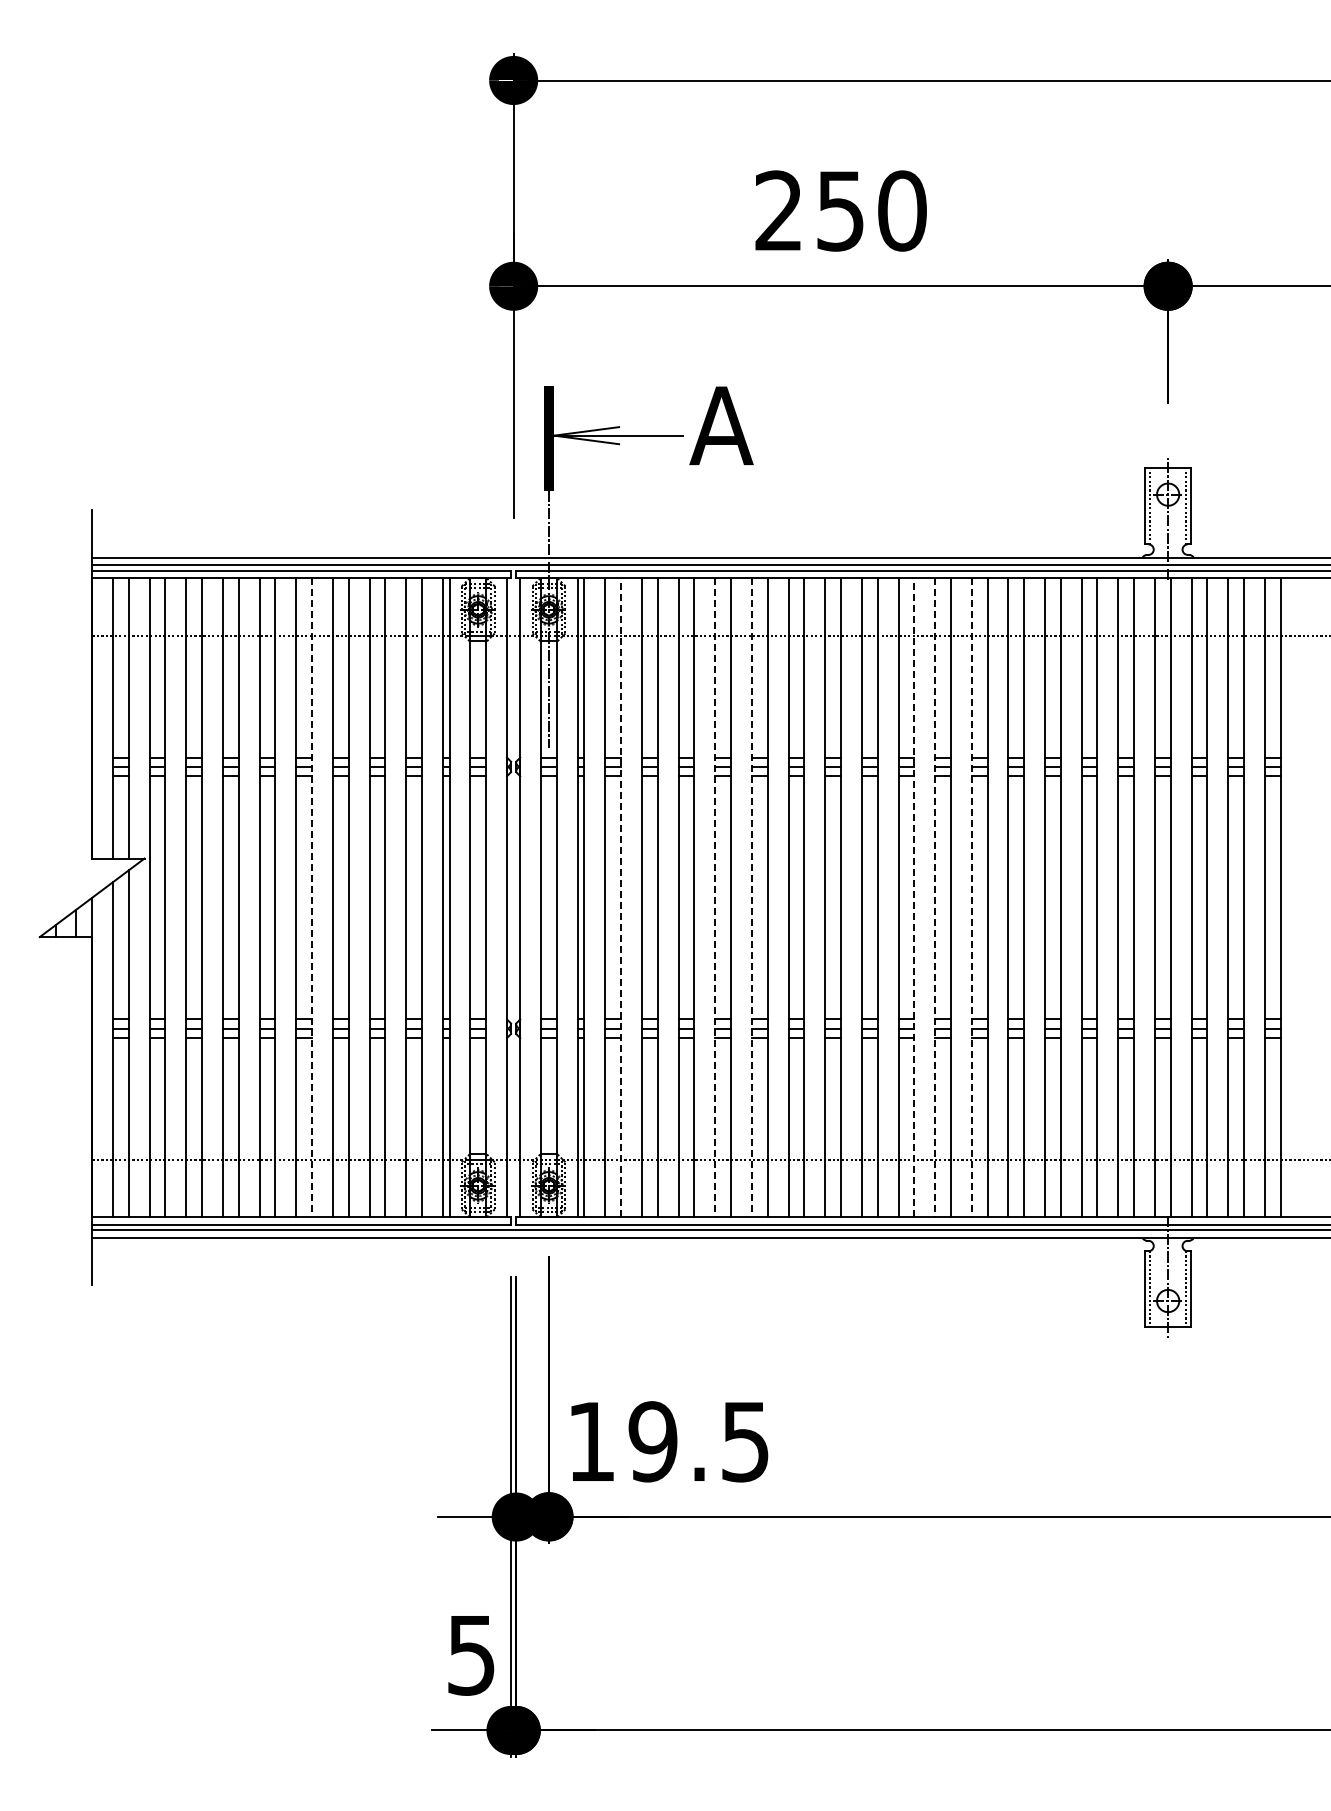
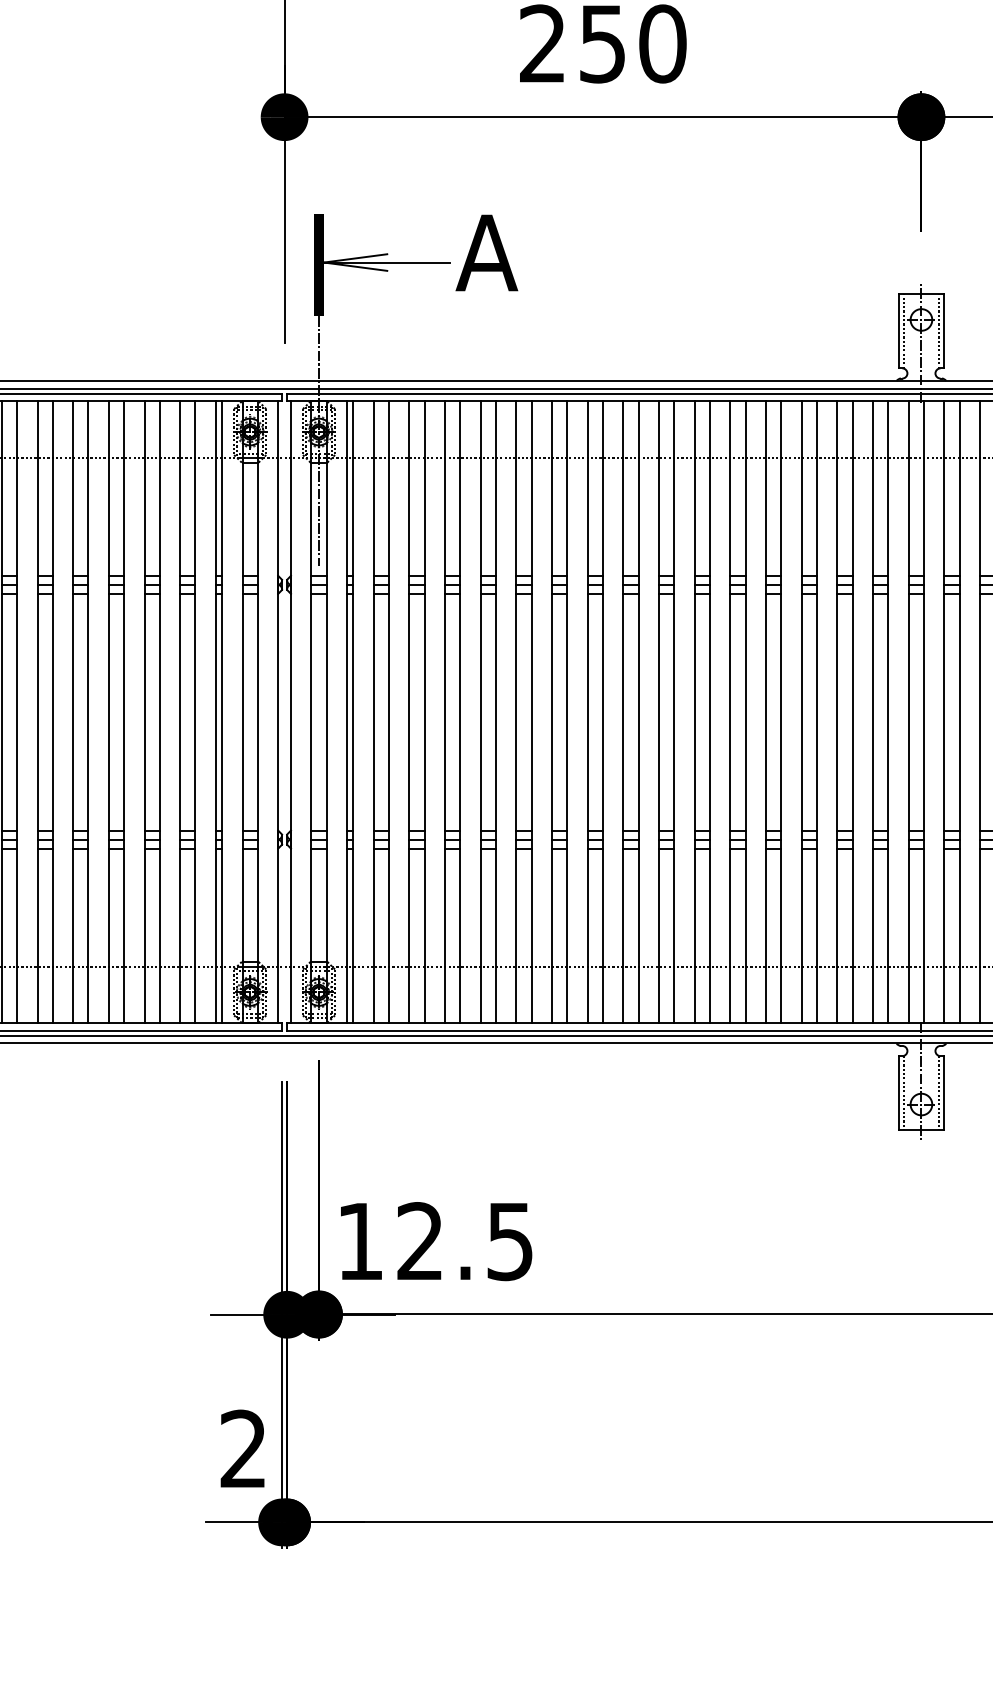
line: (620, 897) -> (388, 711), dashed -> solid
line: (914, 897) -> (674, 711), dashed -> solid
line: (312, 898) -> (88, 712), dashed -> solid
line: (715, 898) -> (481, 712), dashed -> solid
line: (751, 898) -> (516, 712), dashed -> solid
line: (935, 898) -> (695, 712), dashed -> solid
line: (971, 898) -> (730, 712), dashed -> solid
text: (652, 1441) -> (419, 1241), 19.5 -> 12.5
text: (471, 1654) -> (243, 1448), 5 -> 2

